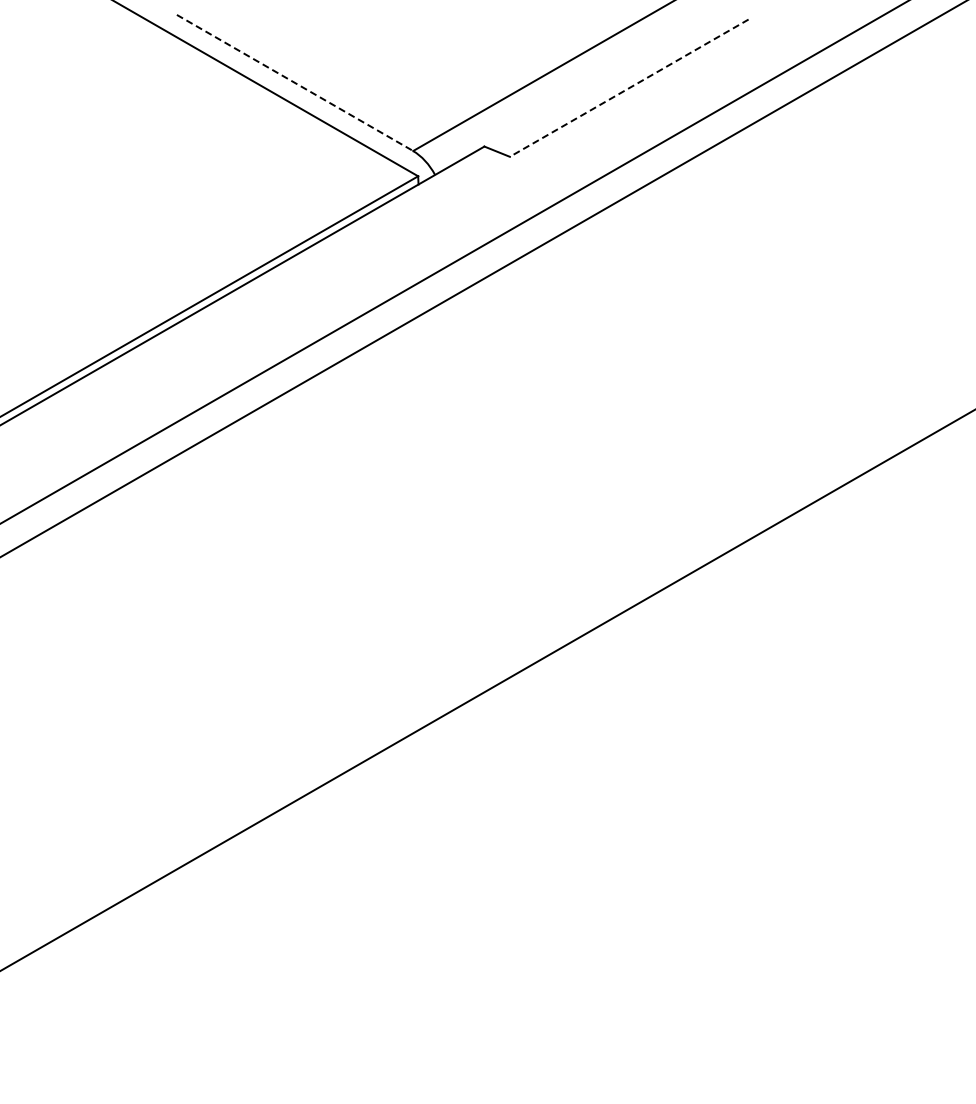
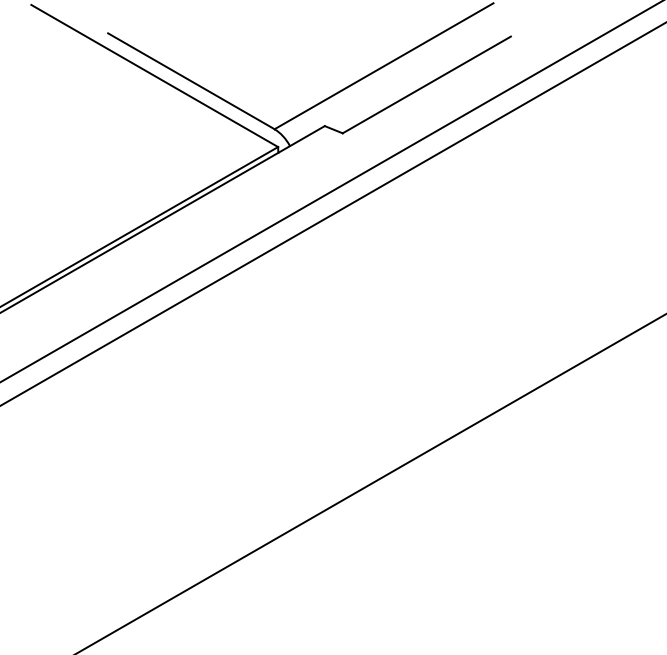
line: (295, 83) -> (191, 81), dashed -> solid
line: (629, 88) -> (427, 85), dashed -> solid

